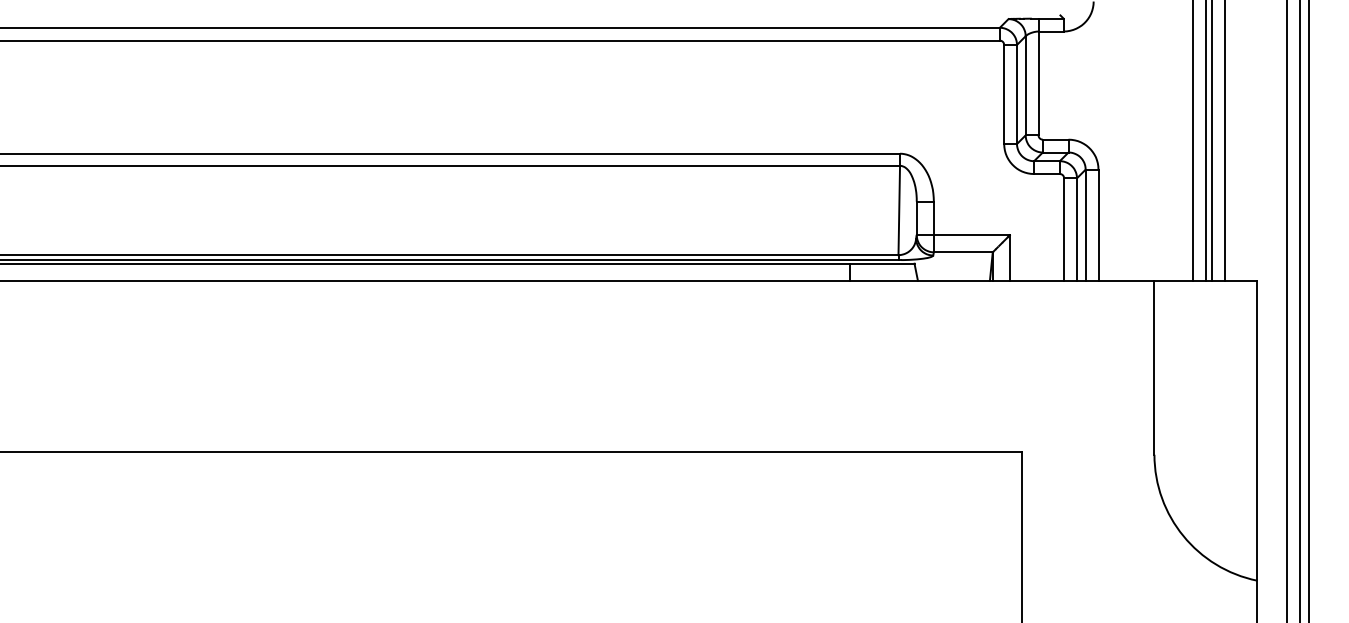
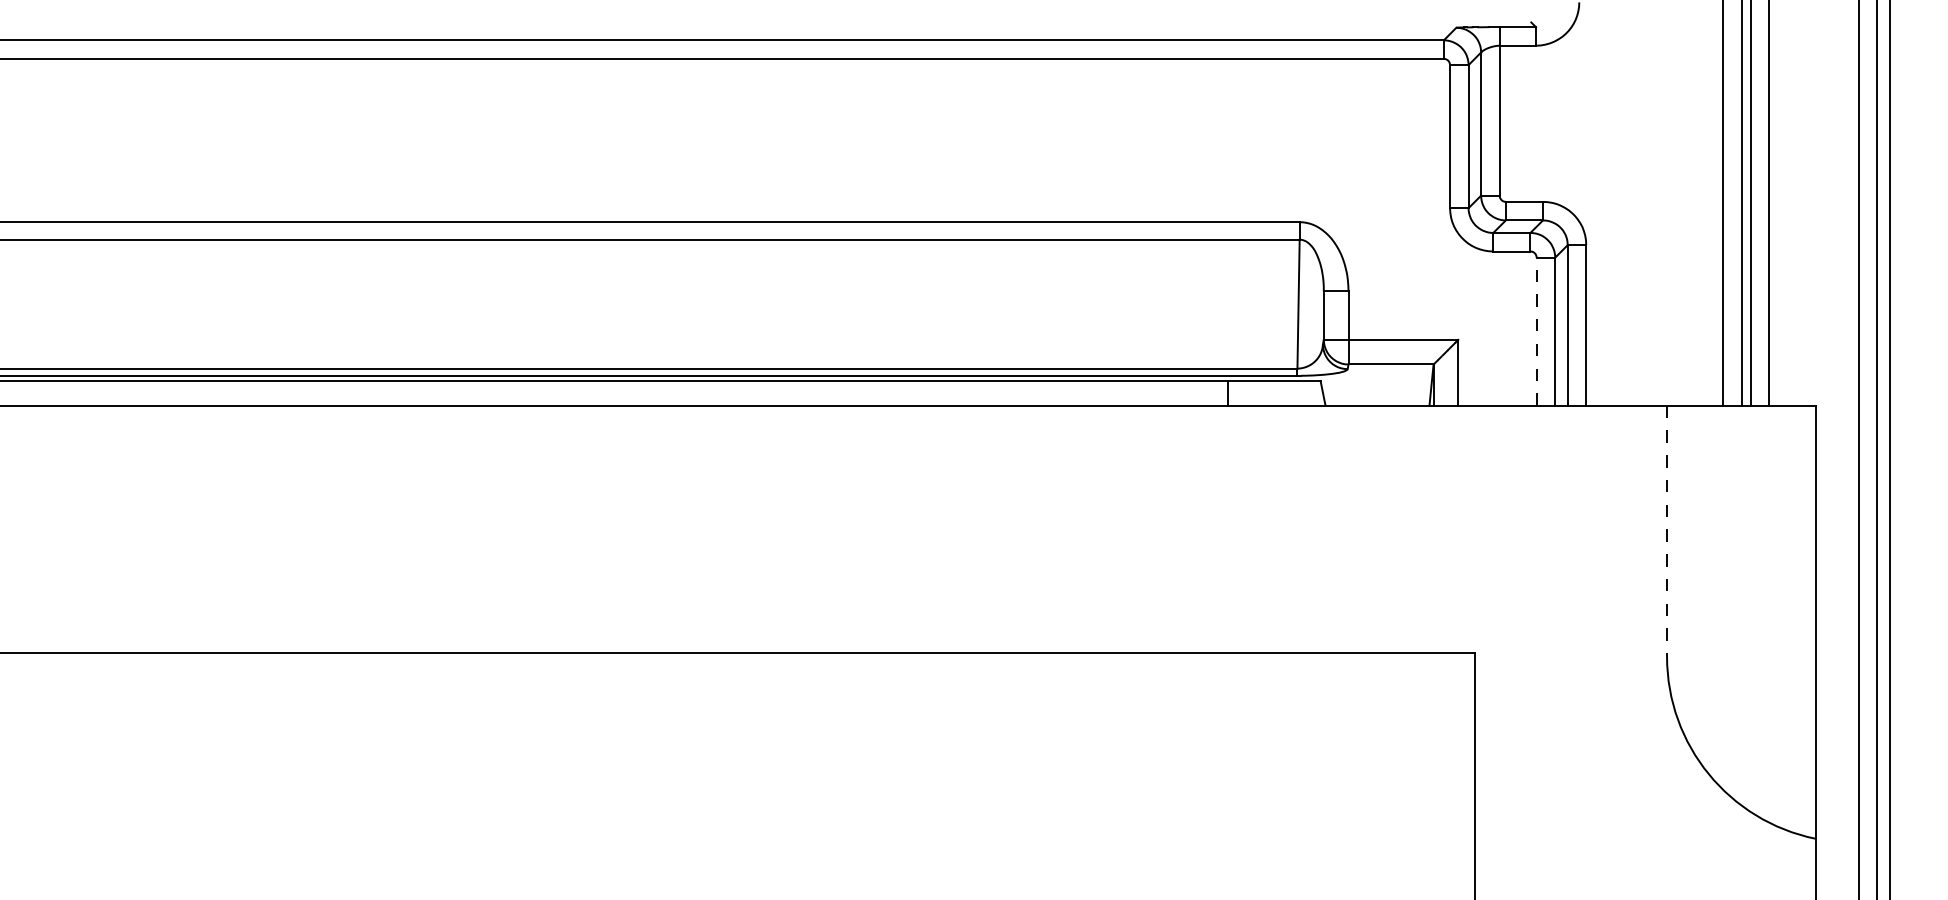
line: (1064, 229) -> (1537, 331), solid -> dashed
line: (1154, 367) -> (1667, 530), solid -> dashed

